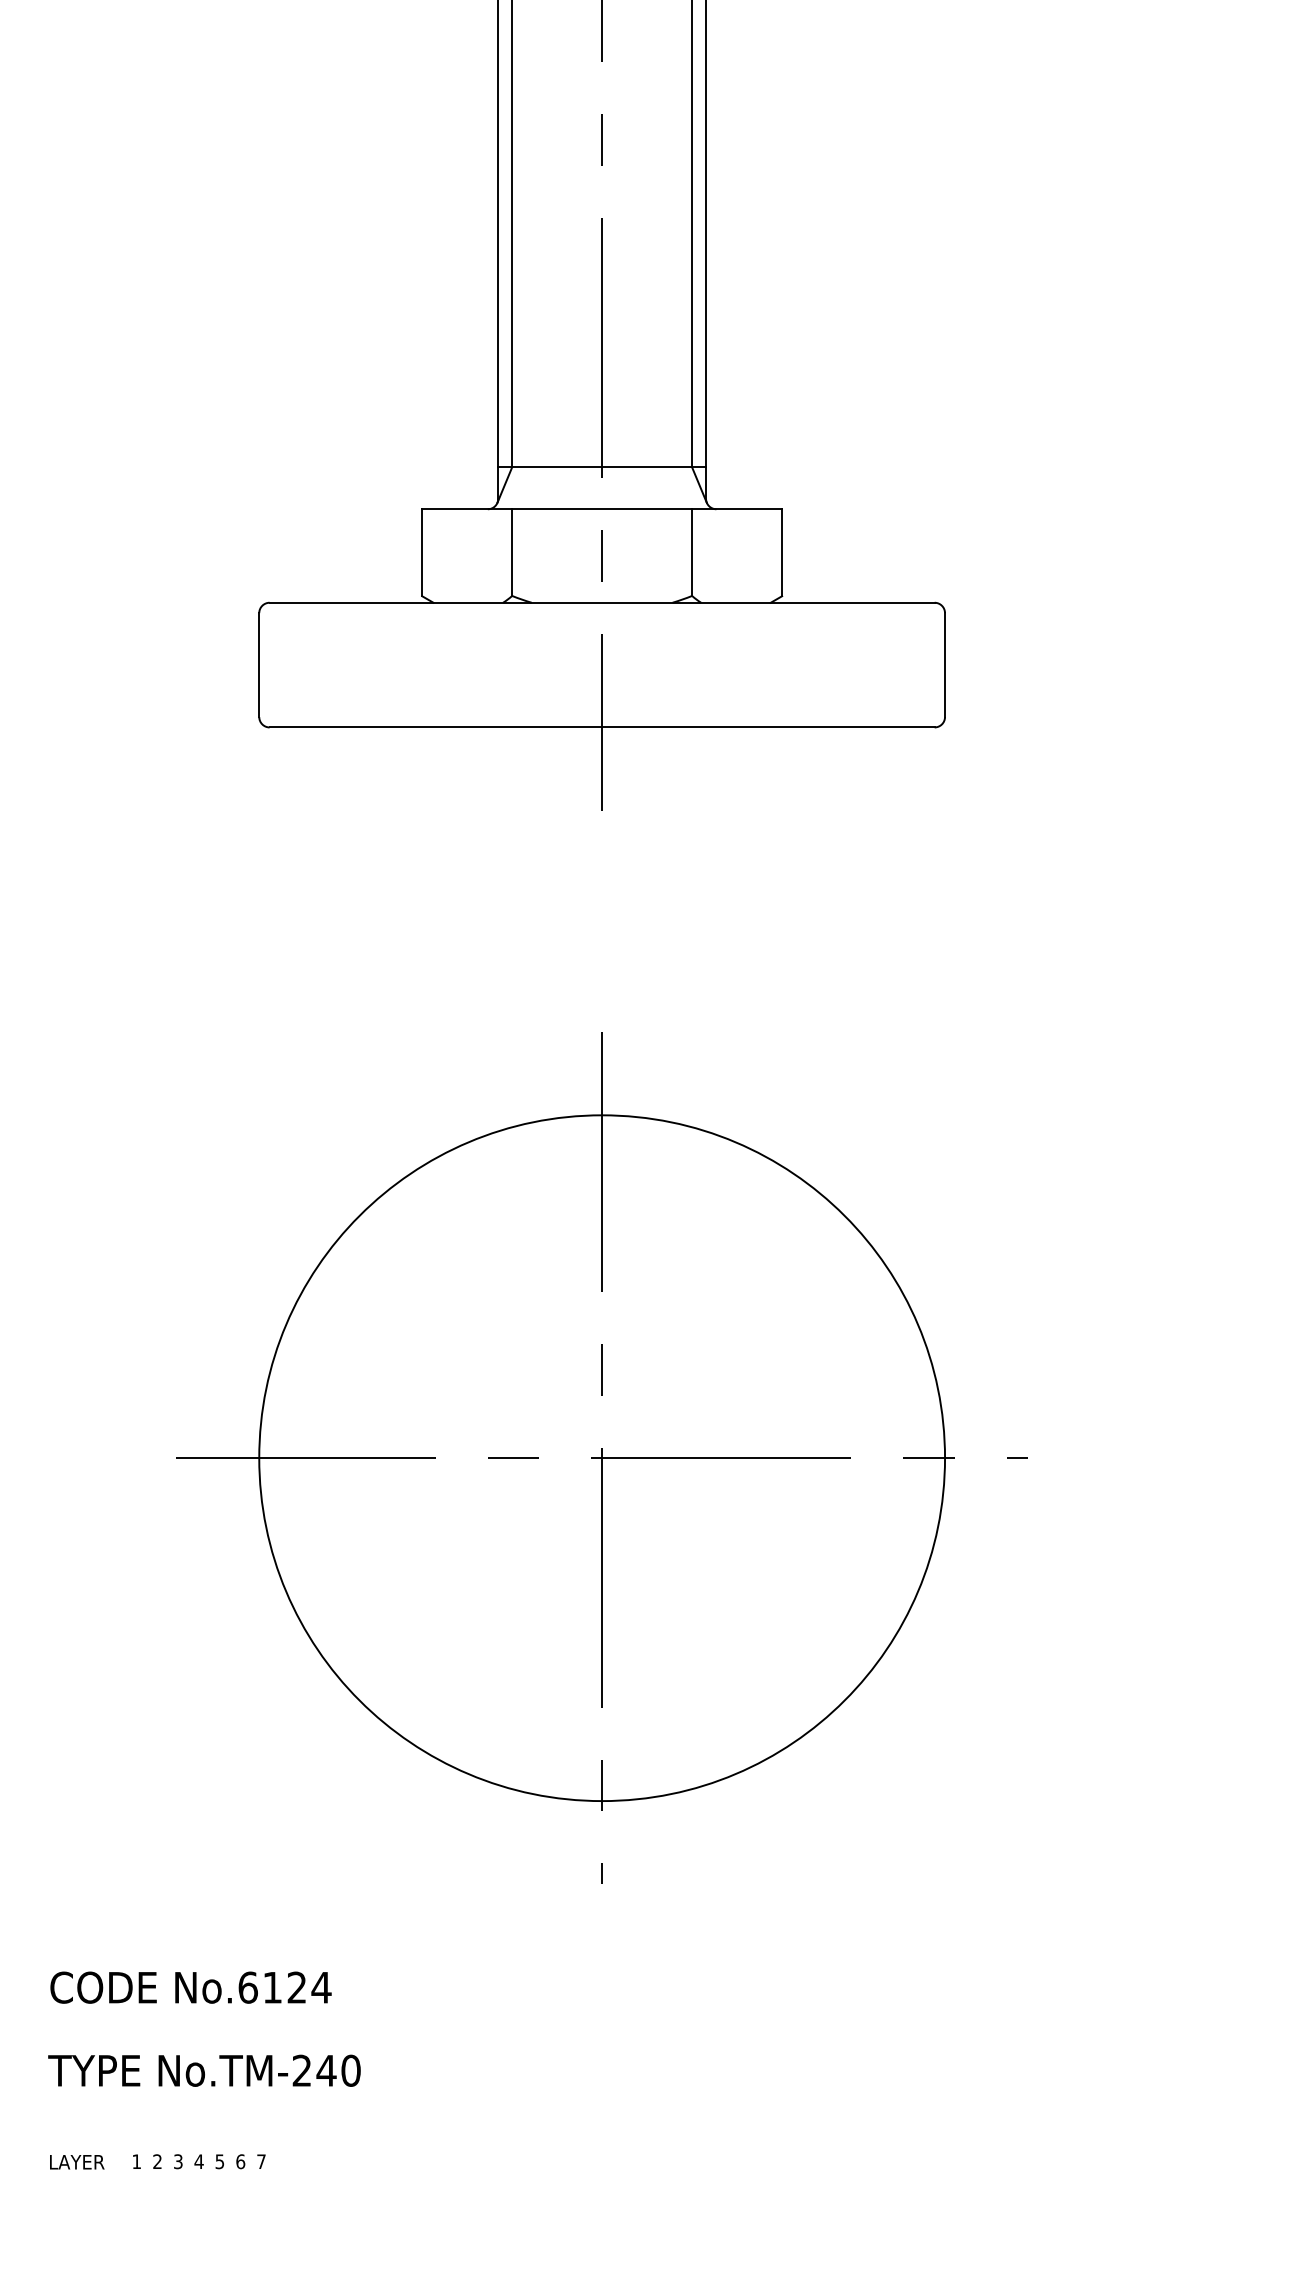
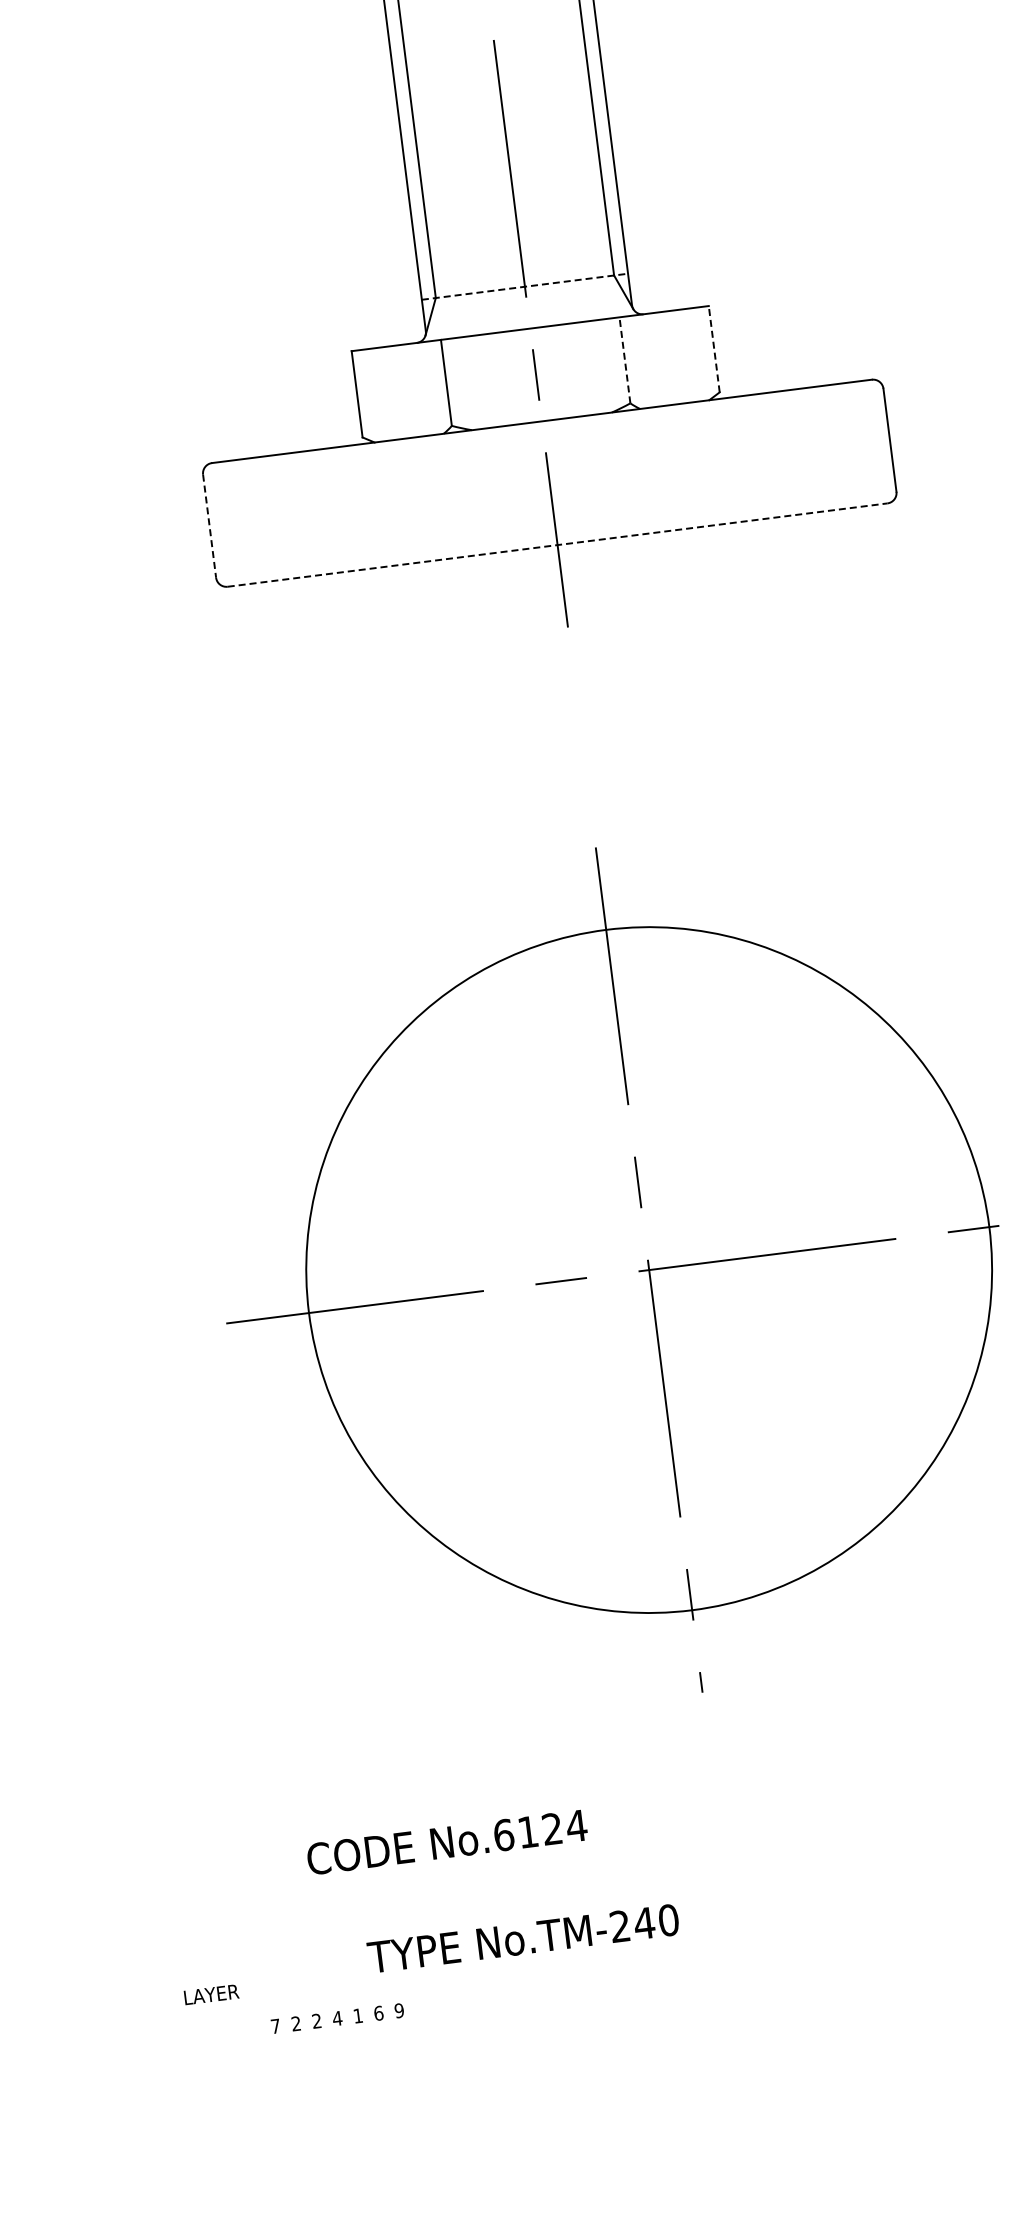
line: (602, 467) -> (525, 287), solid -> dashed
line: (692, 552) -> (625, 360), solid -> dashed
line: (782, 552) -> (714, 348), solid -> dashed
line: (259, 665) -> (209, 526), solid -> dashed
line: (602, 727) -> (557, 545), solid -> dashed
text: (190, 1987) -> (446, 1842), moved
text: (204, 2070) -> (523, 1938), moved
text: (136, 2161) -> (275, 2026), 1 -> 7
text: (178, 2161) -> (317, 2020), 3 -> 2
text: (219, 2161) -> (357, 2015), 5 -> 1
text: (261, 2161) -> (399, 2010), 7 -> 9
text: (77, 2162) -> (211, 1994), moved

